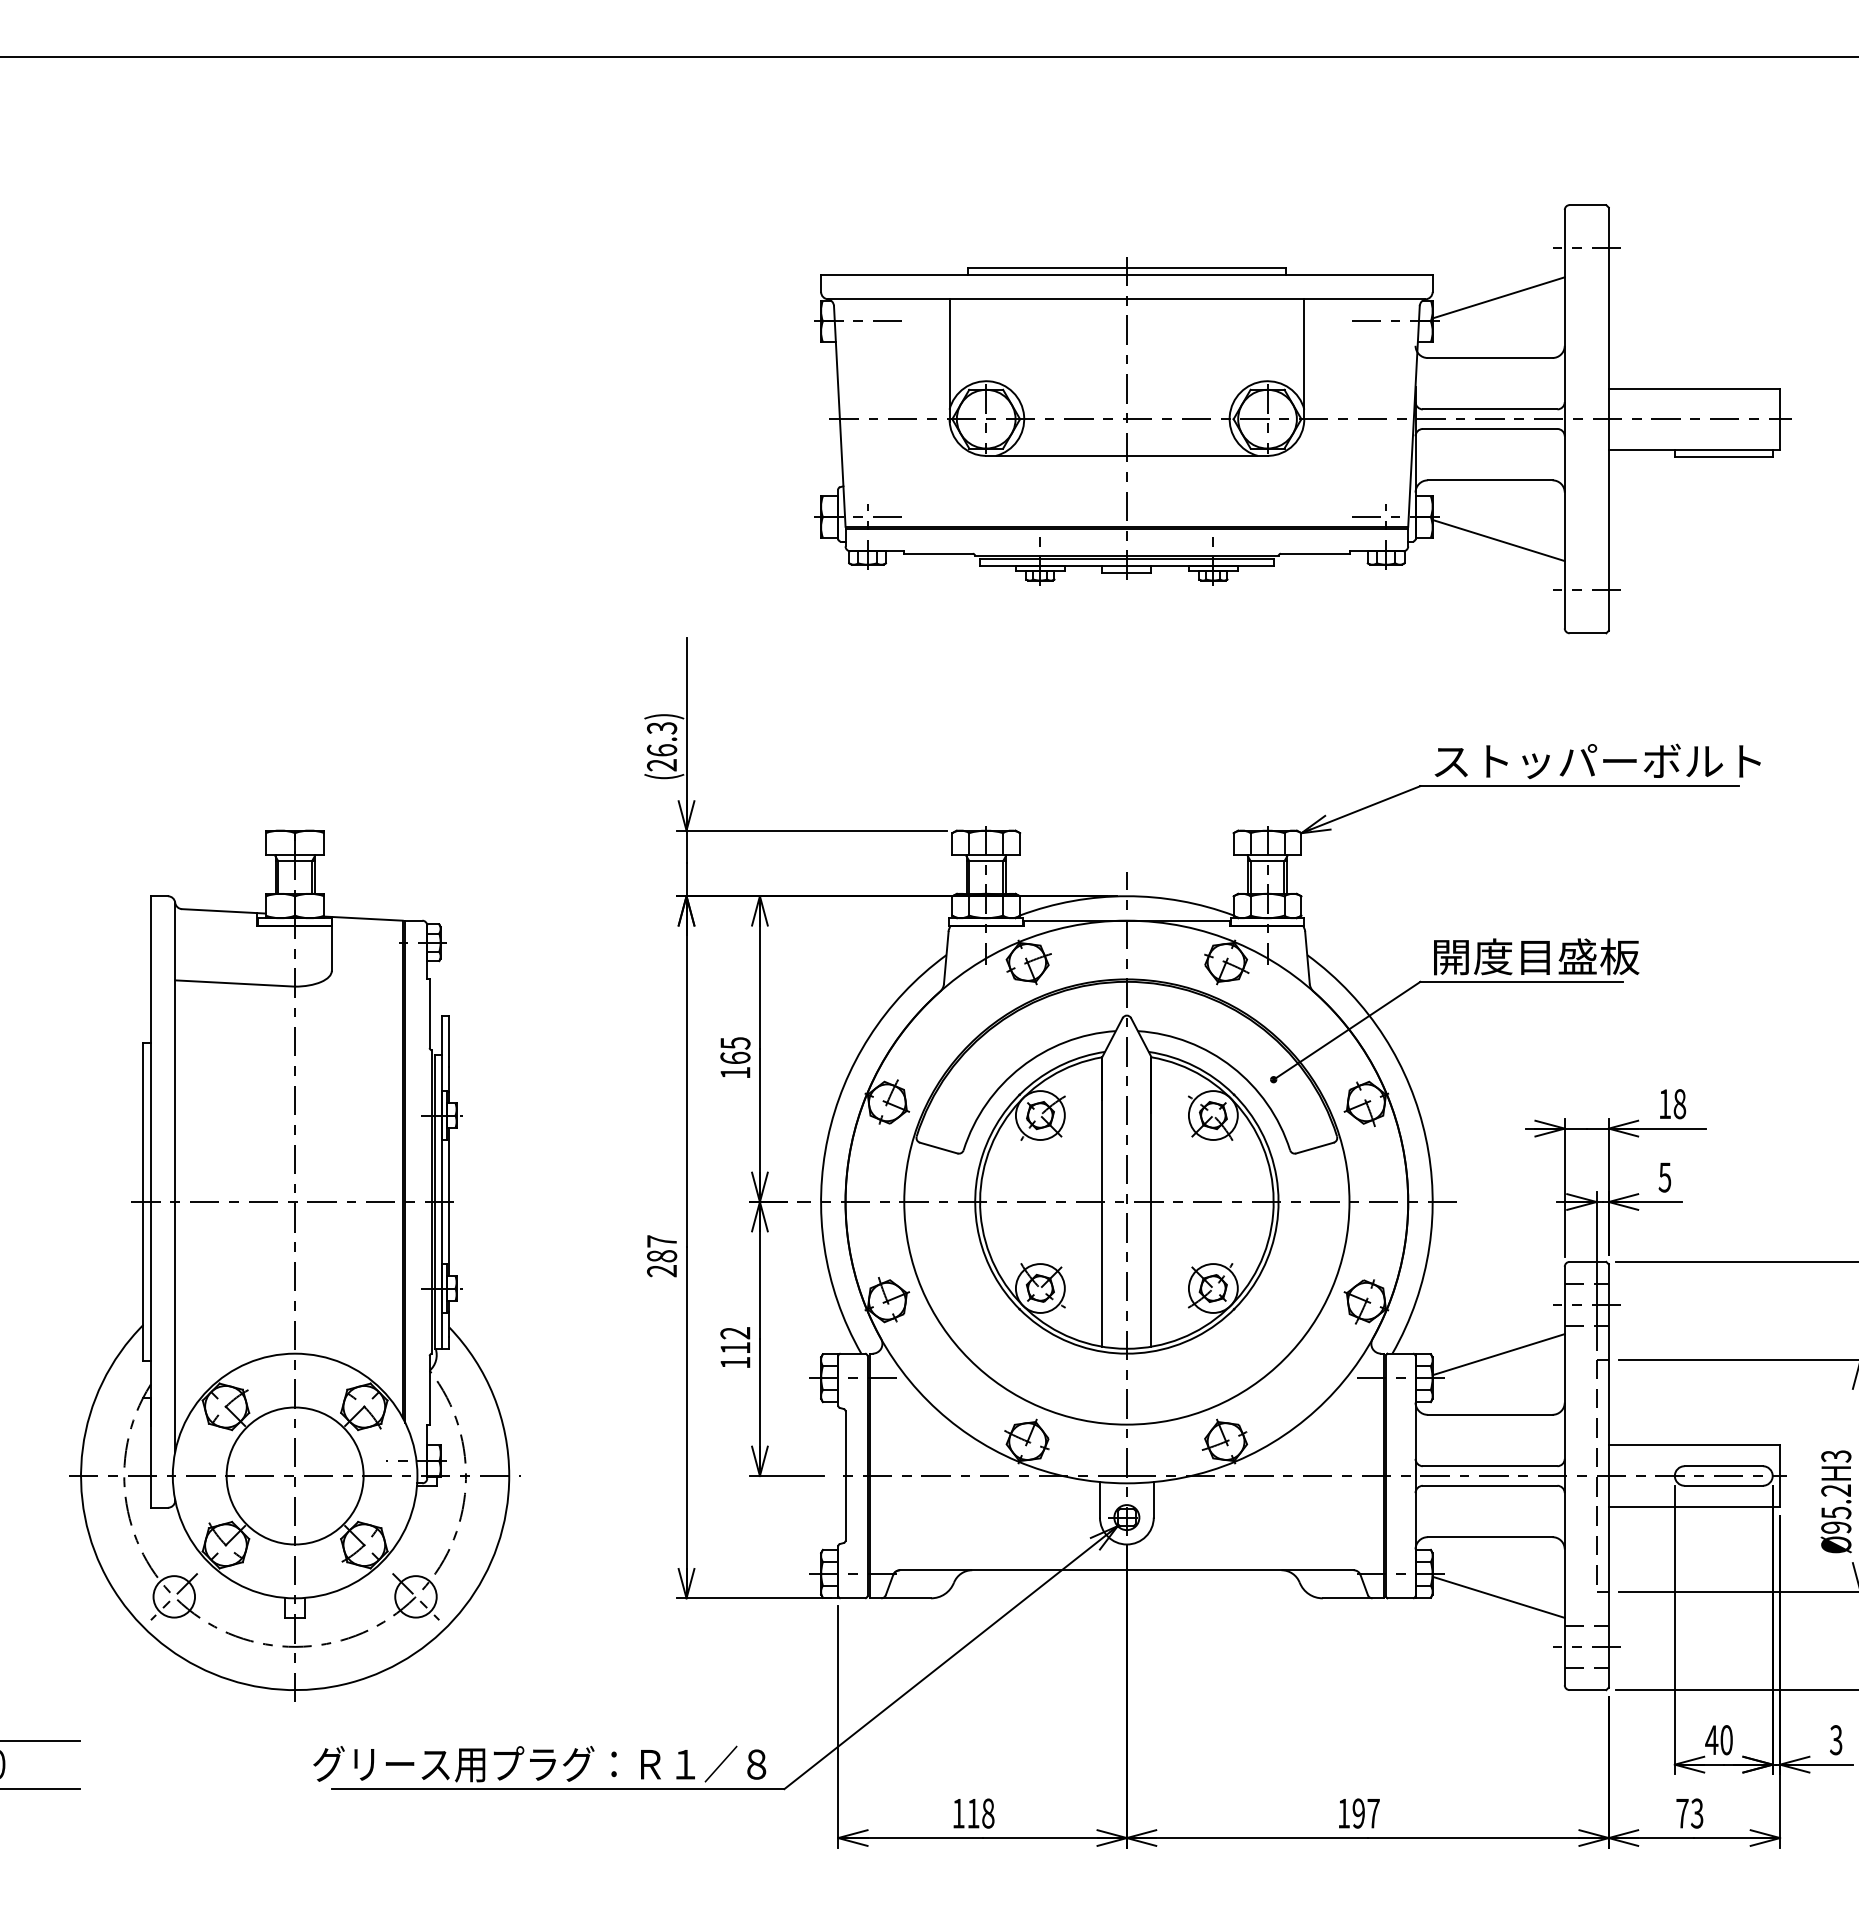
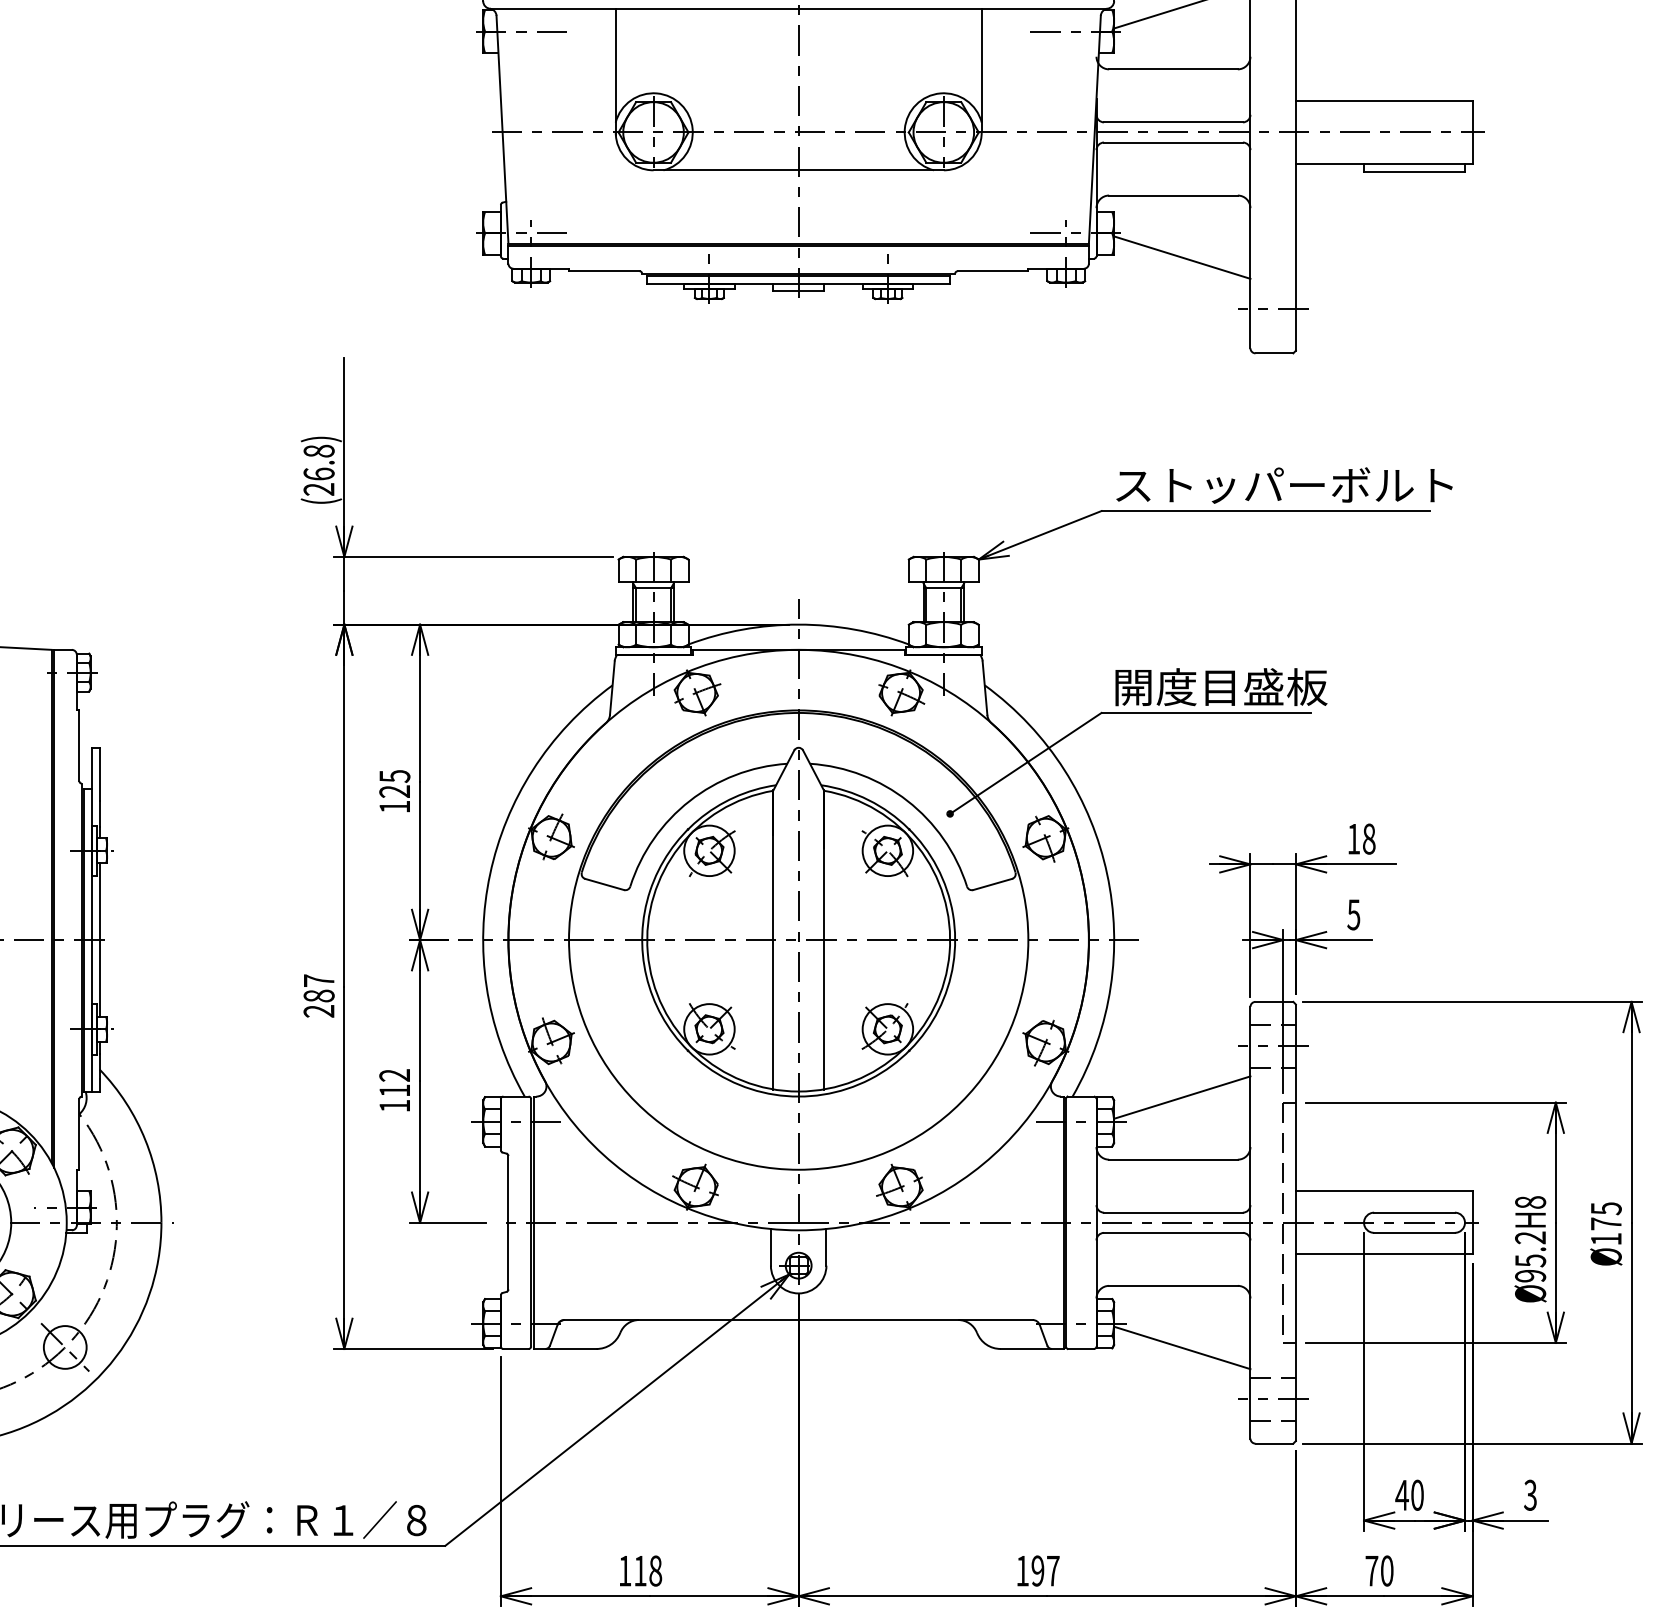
text: (662, 728) -> (319, 451), (26.3) -> (26.8)
text: (735, 1057) -> (394, 791), 165 -> 125
text: (1836, 1456) -> (1530, 1202), Ø95.2H3 -> Ø95.2H8
text: (1697, 1813) -> (1387, 1570), 73 -> 70

